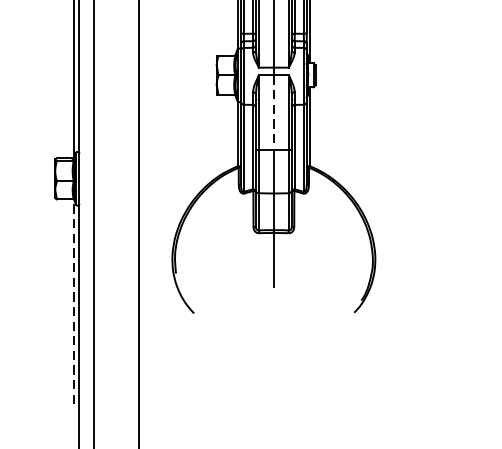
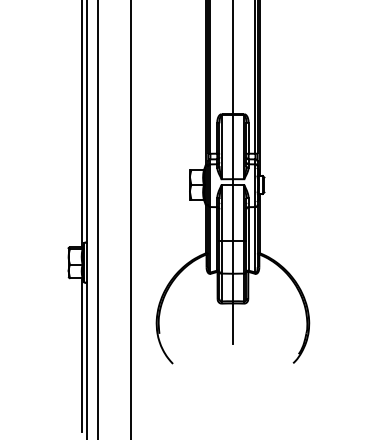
line: (273, 113) -> (232, 213), dashed -> solid
line: (73, 302) -> (82, 355), dashed -> solid

